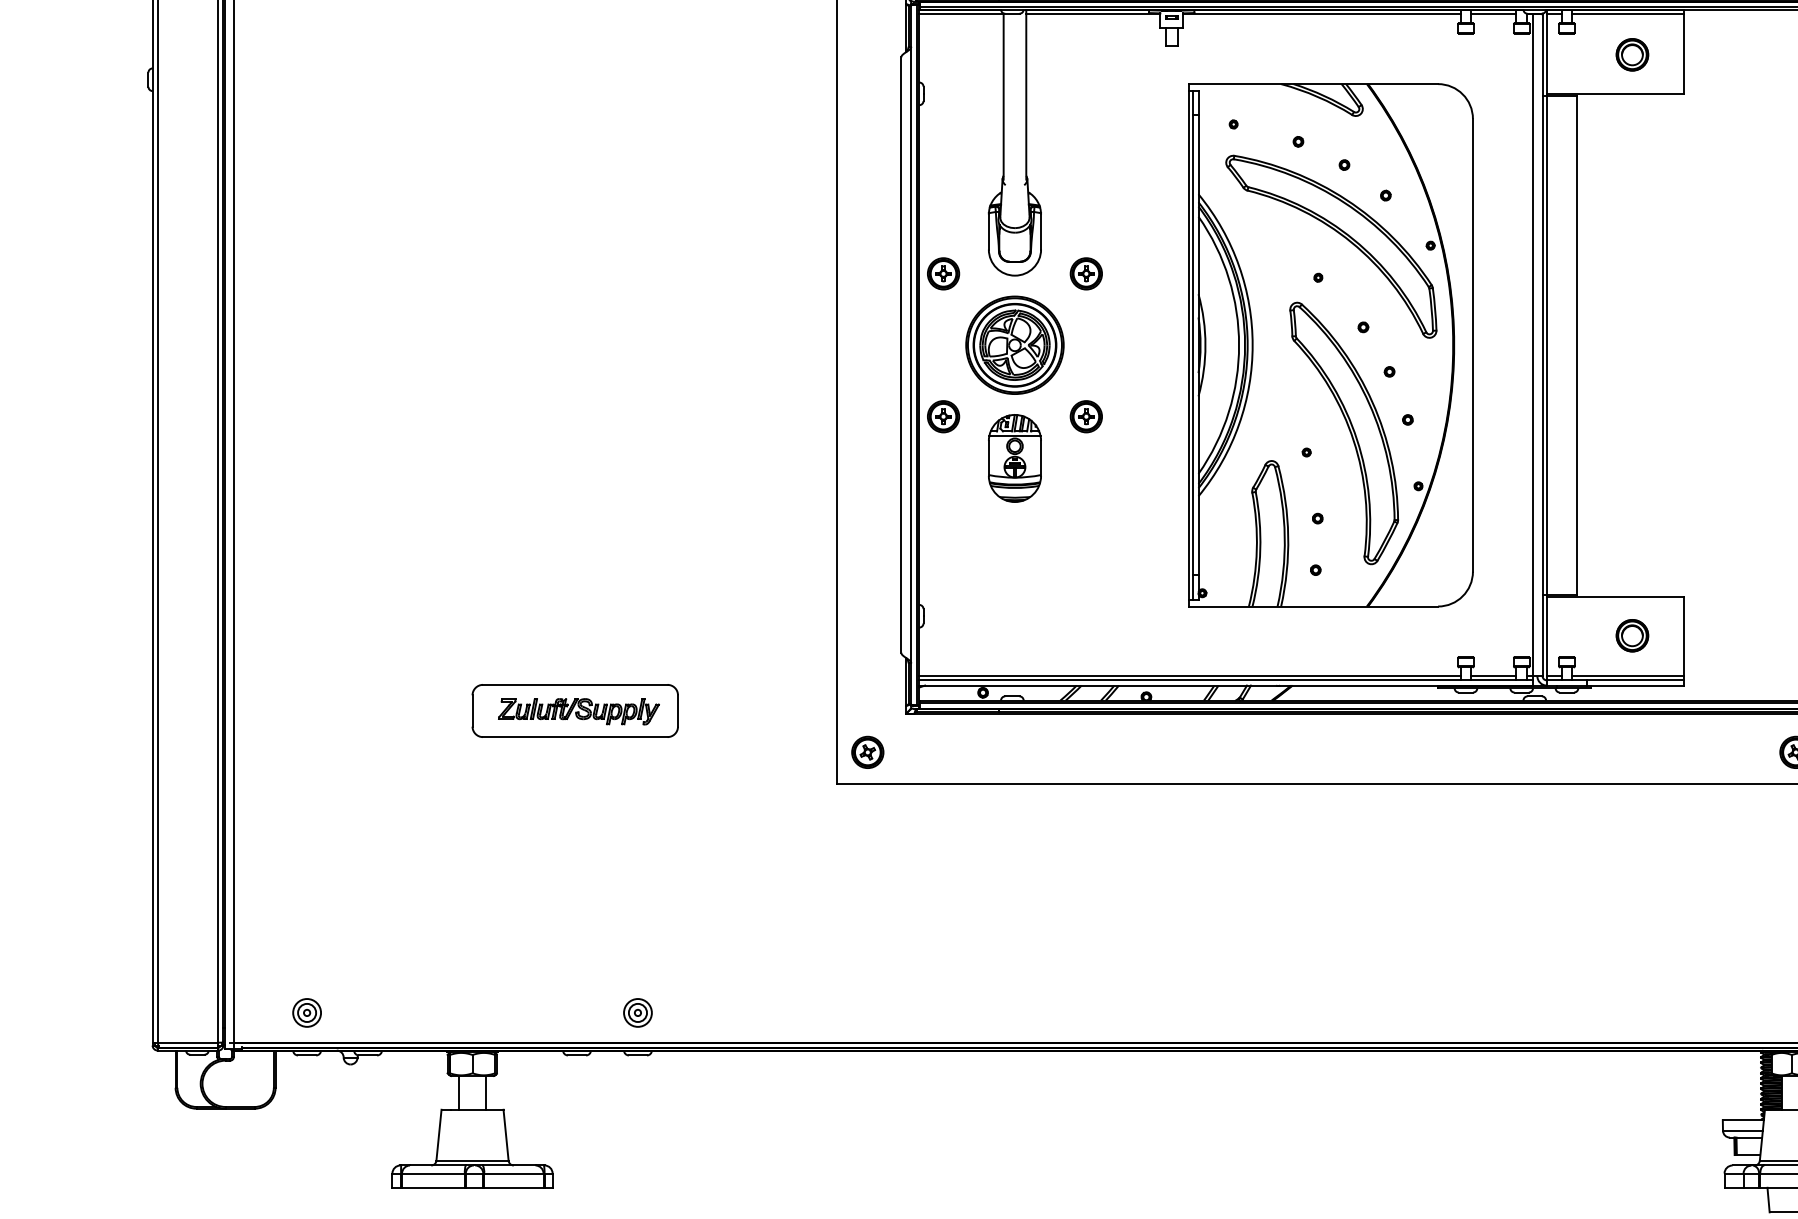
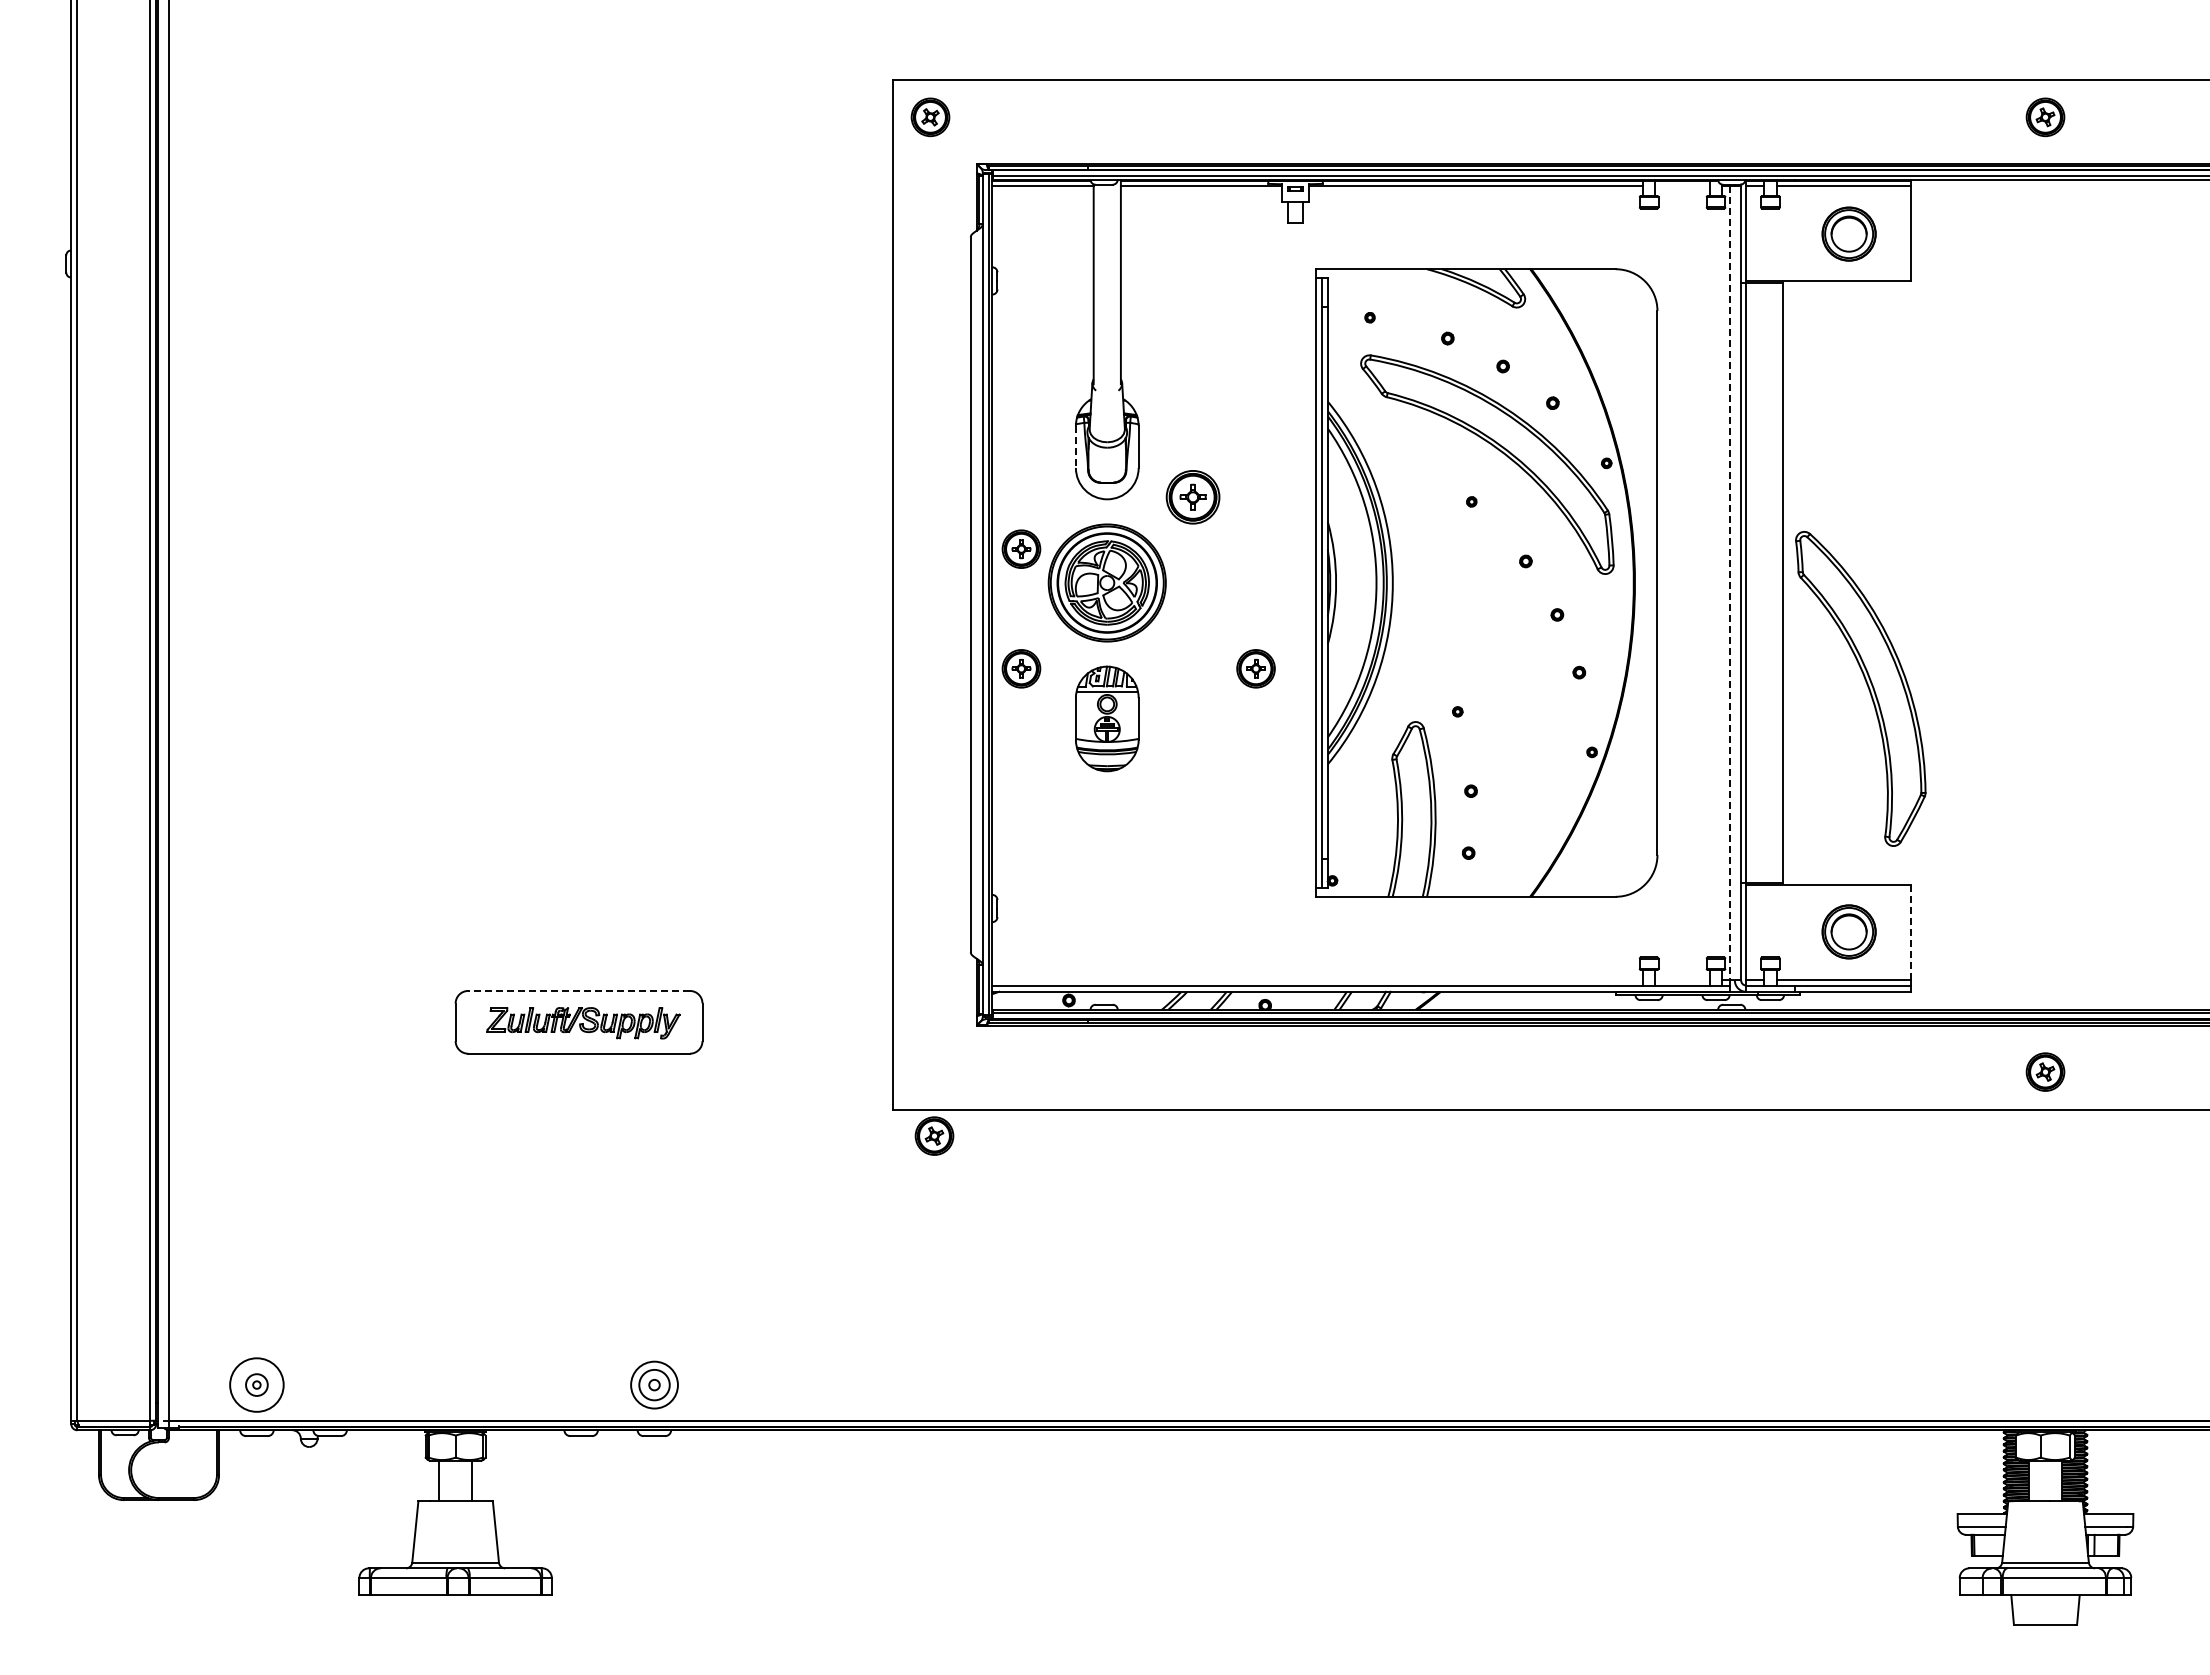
line: (1493, 14) -> (1682, 185), removed
part: (1631, 54) -> (1848, 233), size x1.4
line: (988, 232) -> (1075, 447), solid -> dashed
part: (943, 273) -> (1021, 548), moved
part: (1085, 273) -> (1192, 496), size x1.4
line: (1532, 345) -> (1729, 583), solid -> dashed
part: (1085, 416) -> (1255, 668), moved
part: (1349, 432) -> (1867, 687), moved
part: (1631, 635) -> (1848, 931), size x1.4
line: (1684, 636) -> (1911, 932), solid -> dashed
line: (1189, 676) -> (1317, 980), removed
line: (1493, 676) -> (1682, 980), removed
line: (575, 684) -> (579, 990), solid -> dashed
part: (867, 751) -> (934, 1135), moved
circle: (306, 1012) -> (256, 1384), size x1.6
part: (637, 1012) -> (653, 1384), size x1.4

